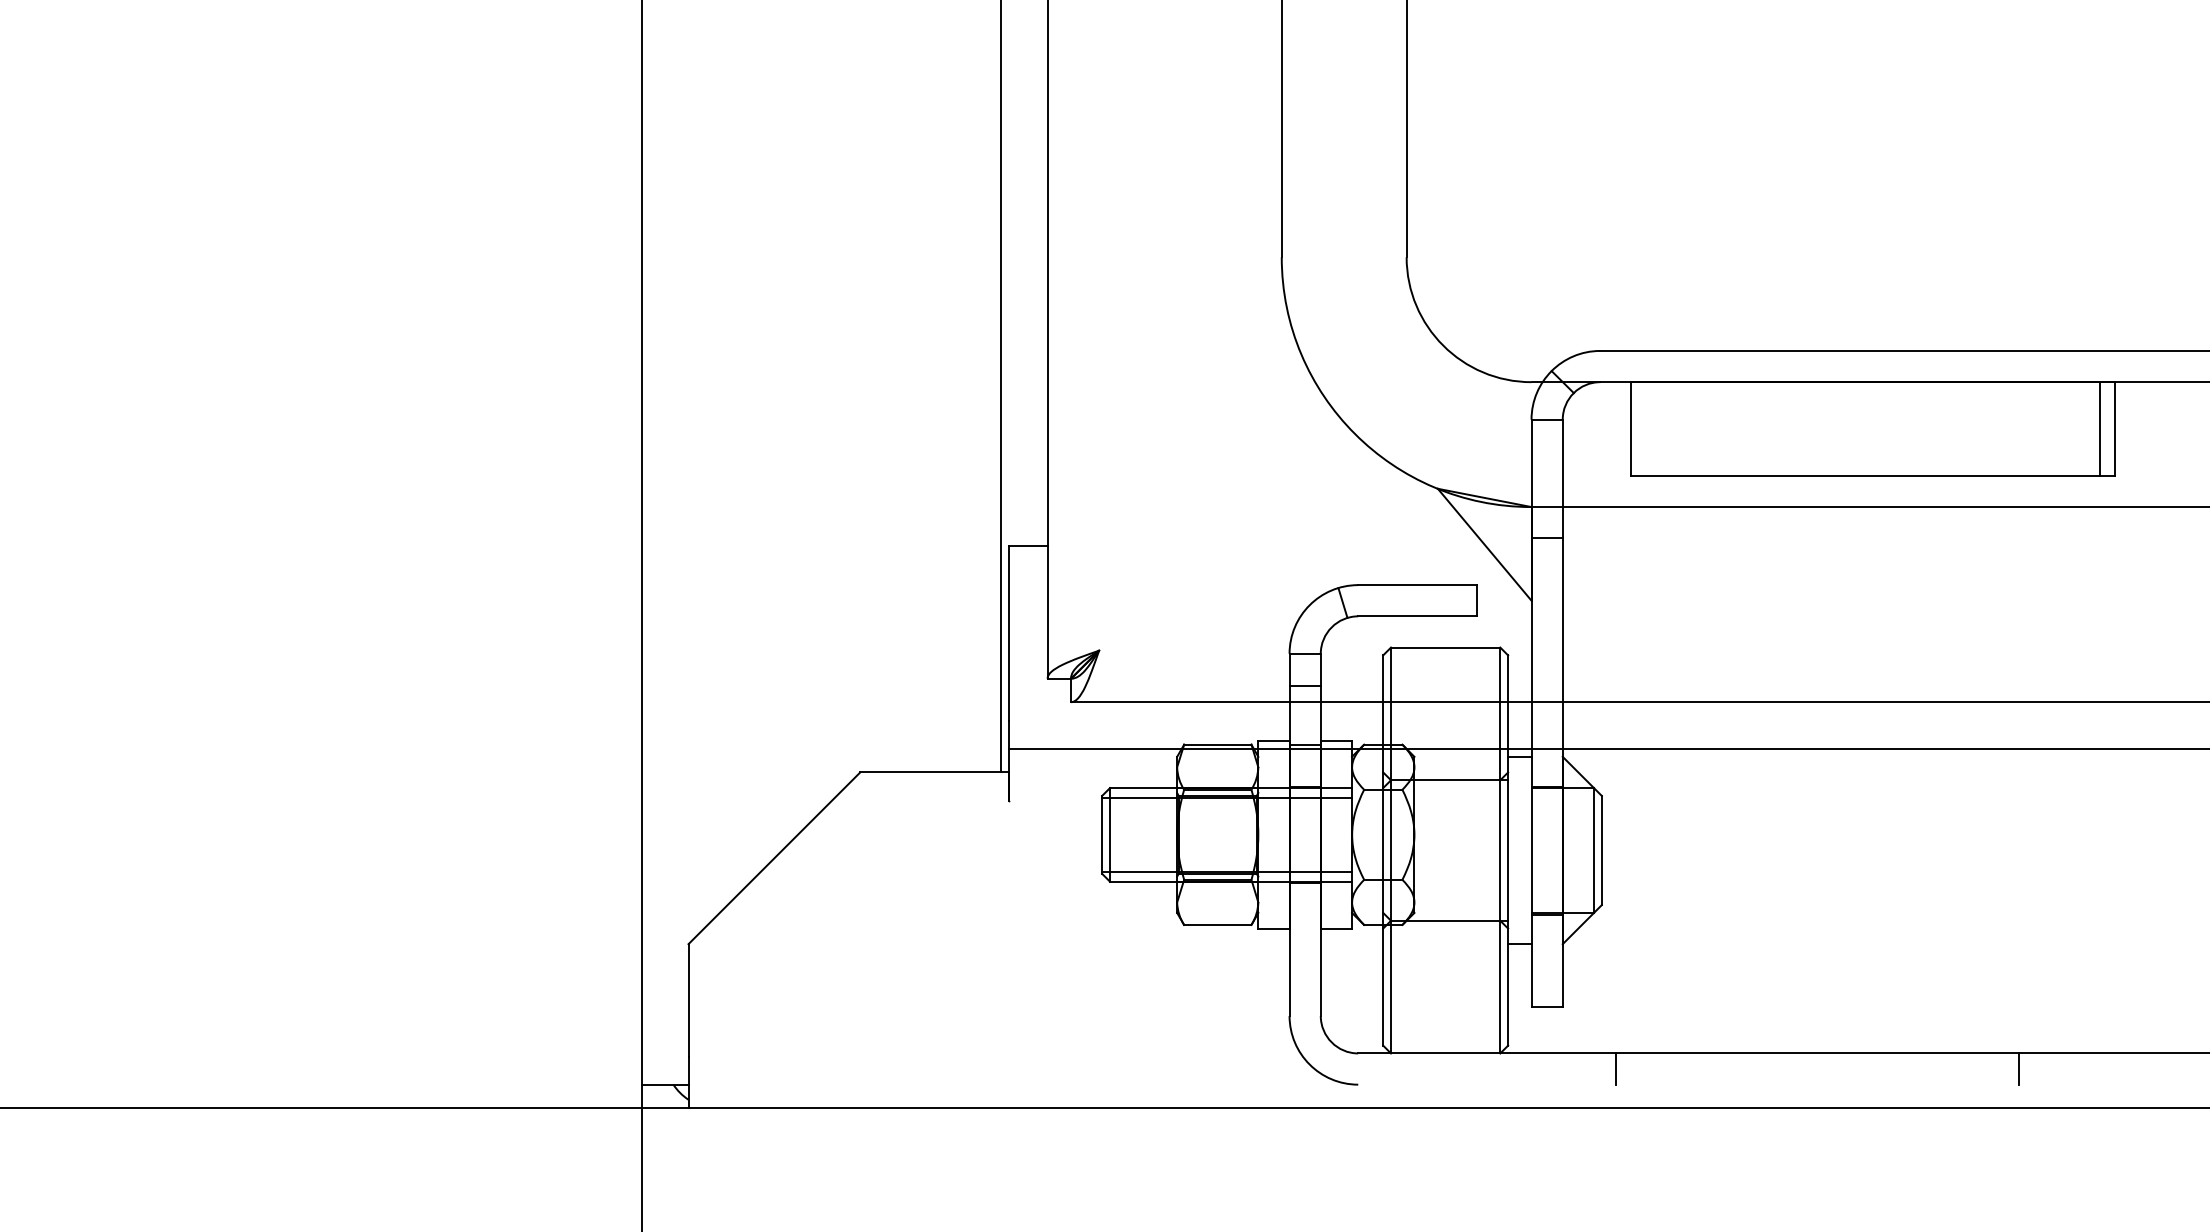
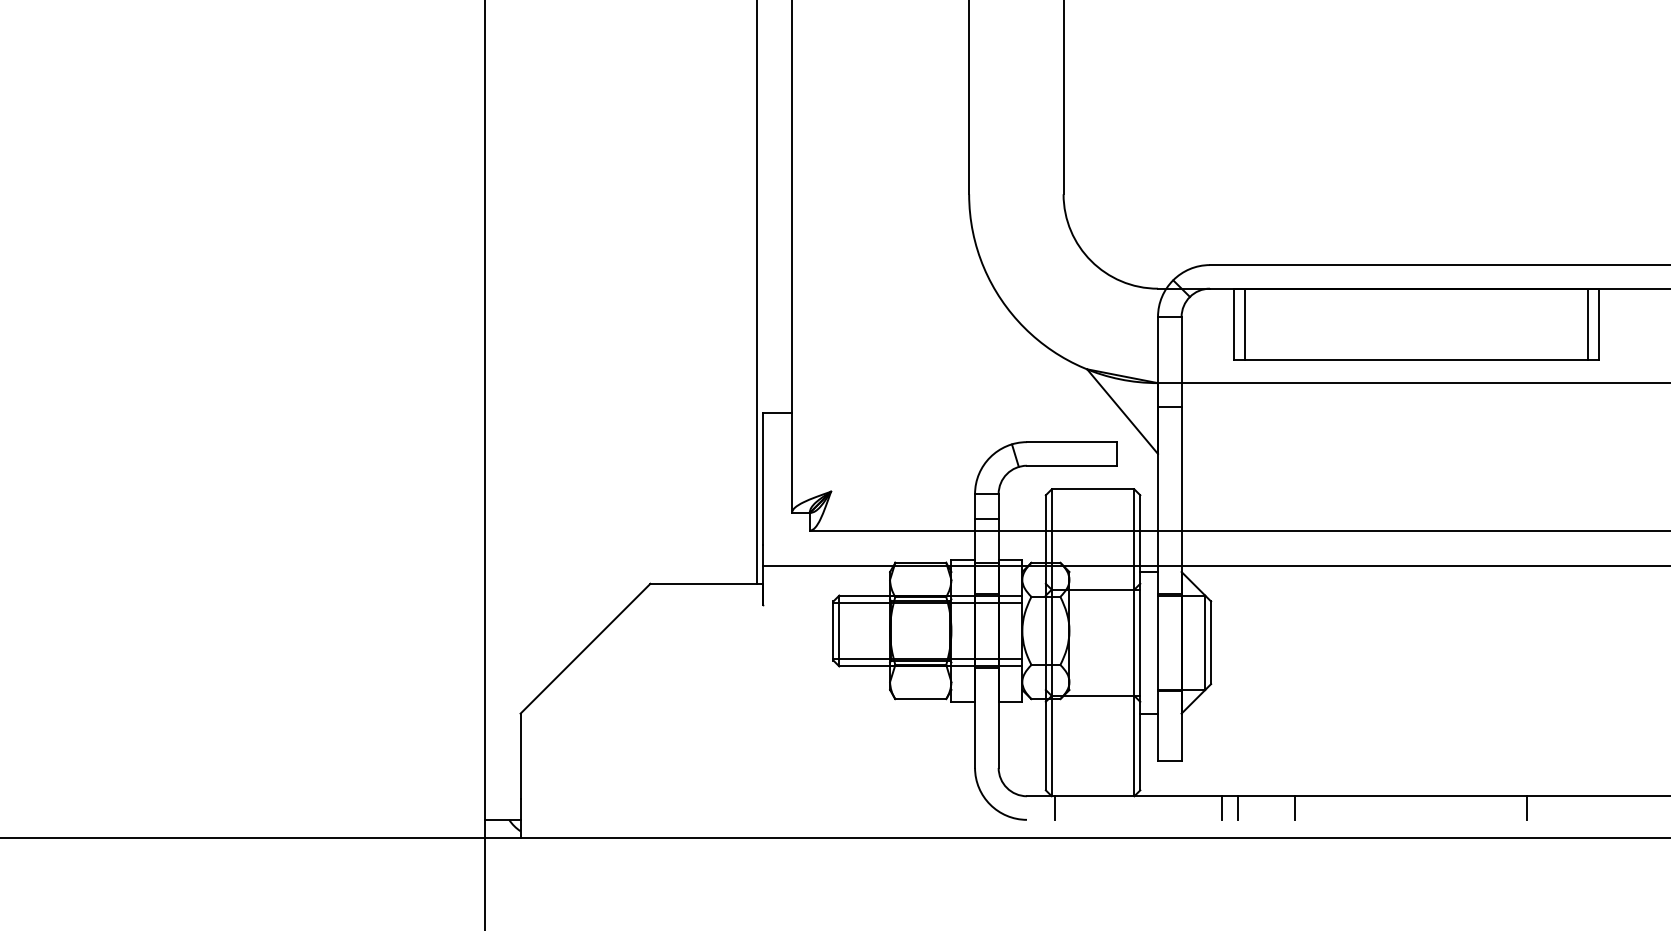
line: (1647, 428) -> (1245, 323), added
line: (1394, 1068) -> (1054, 807), added
line: (1637, 1068) -> (1238, 807), added
line: (1712, 1068) -> (1294, 807), added

